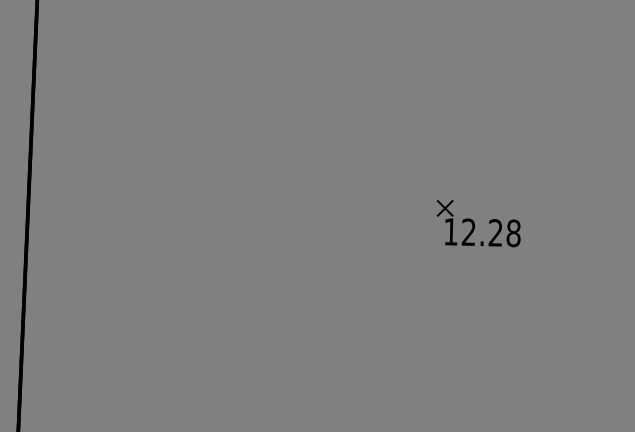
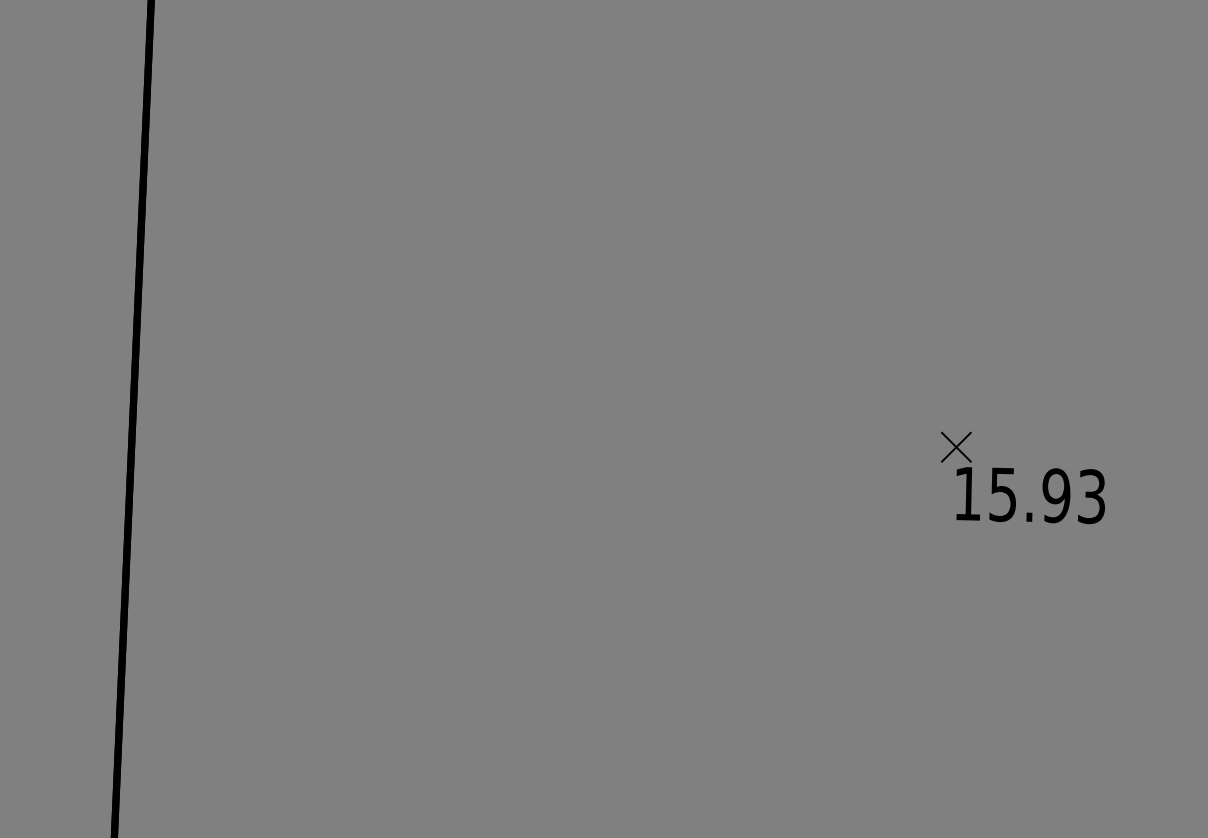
text: (491, 232) -> (1047, 494), 12.28 -> 15.93

